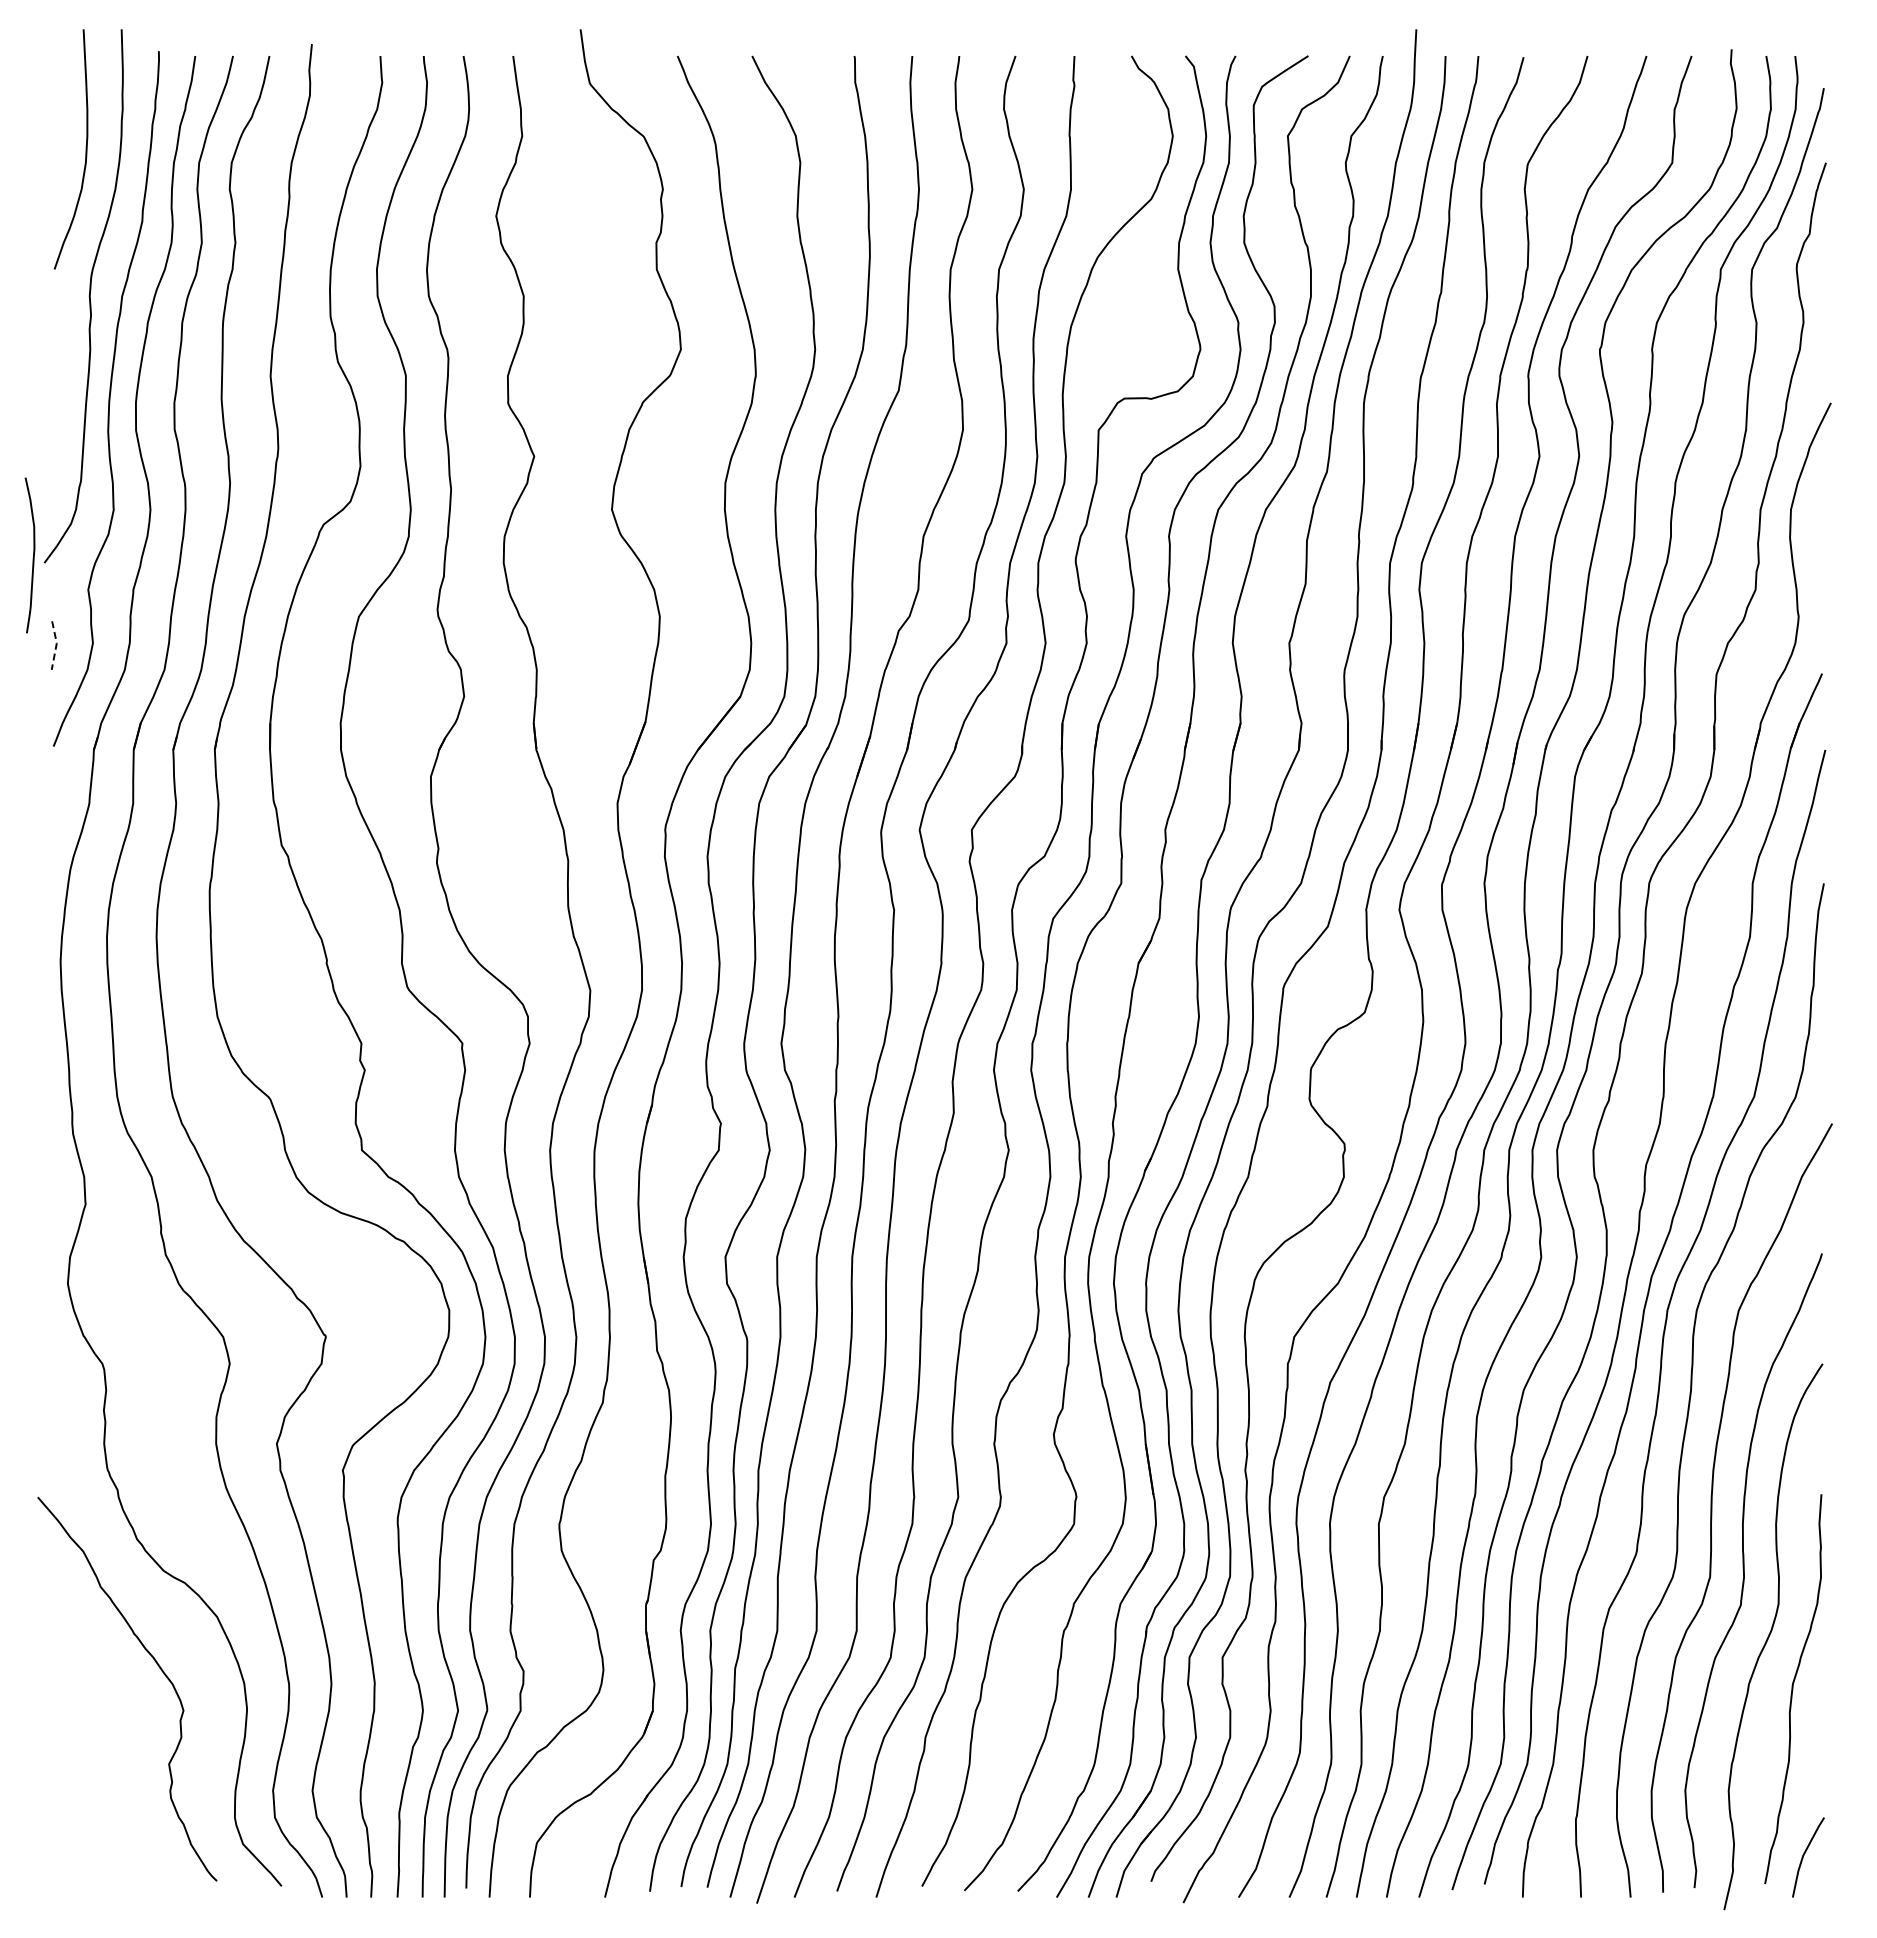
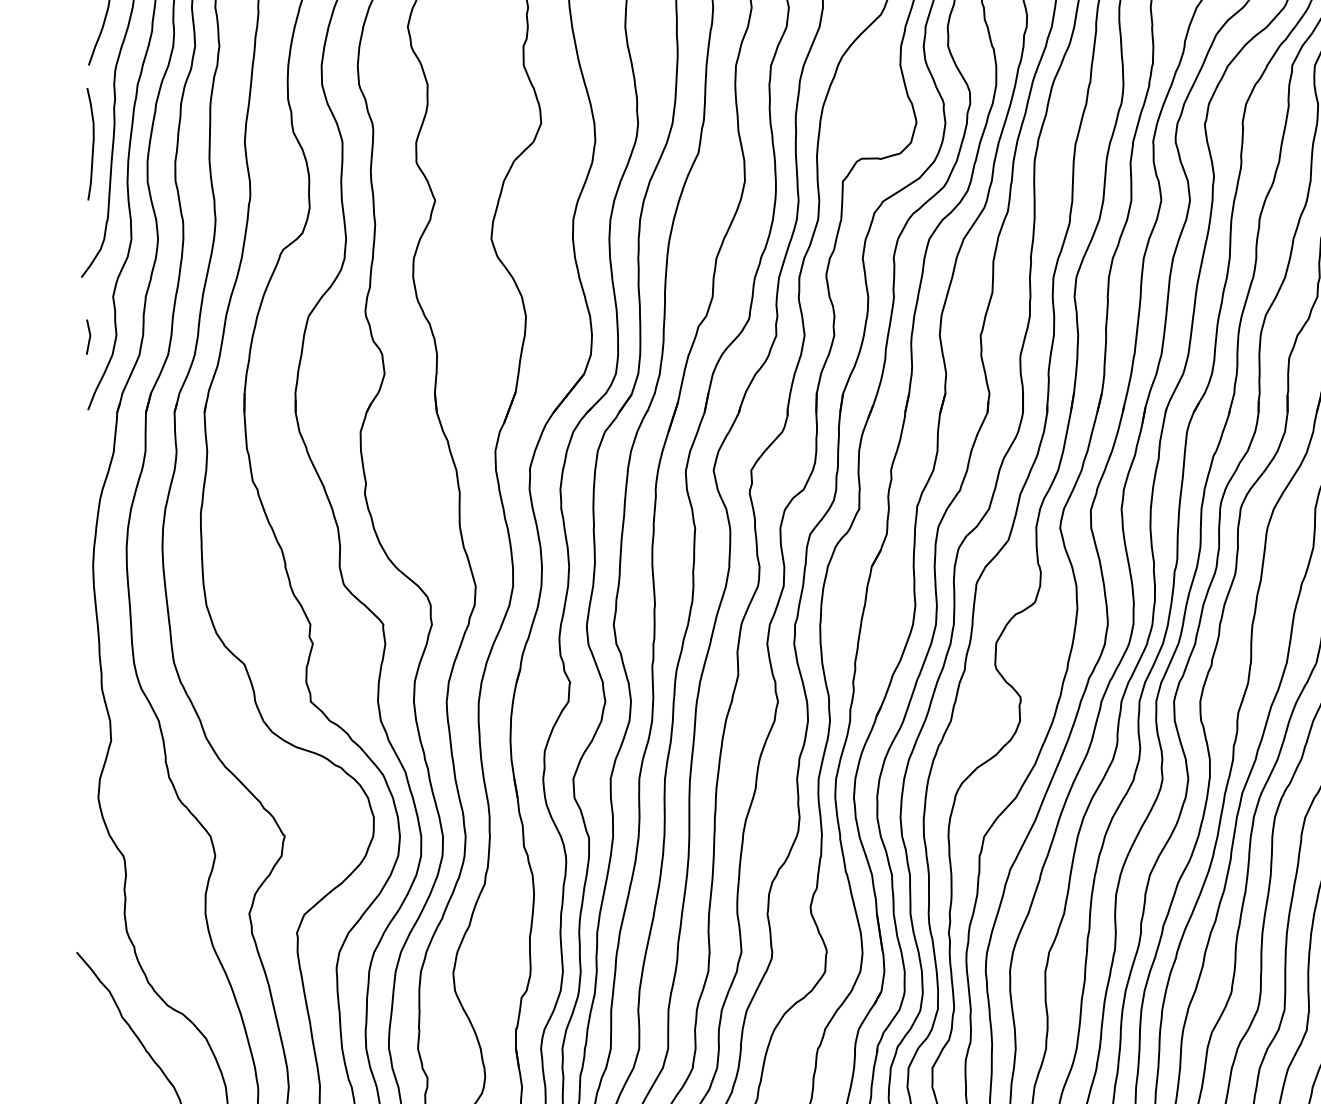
curve: (32, 557) -> (92, 145), moved
line: (56, 645) -> (90, 337), dashed -> solid

